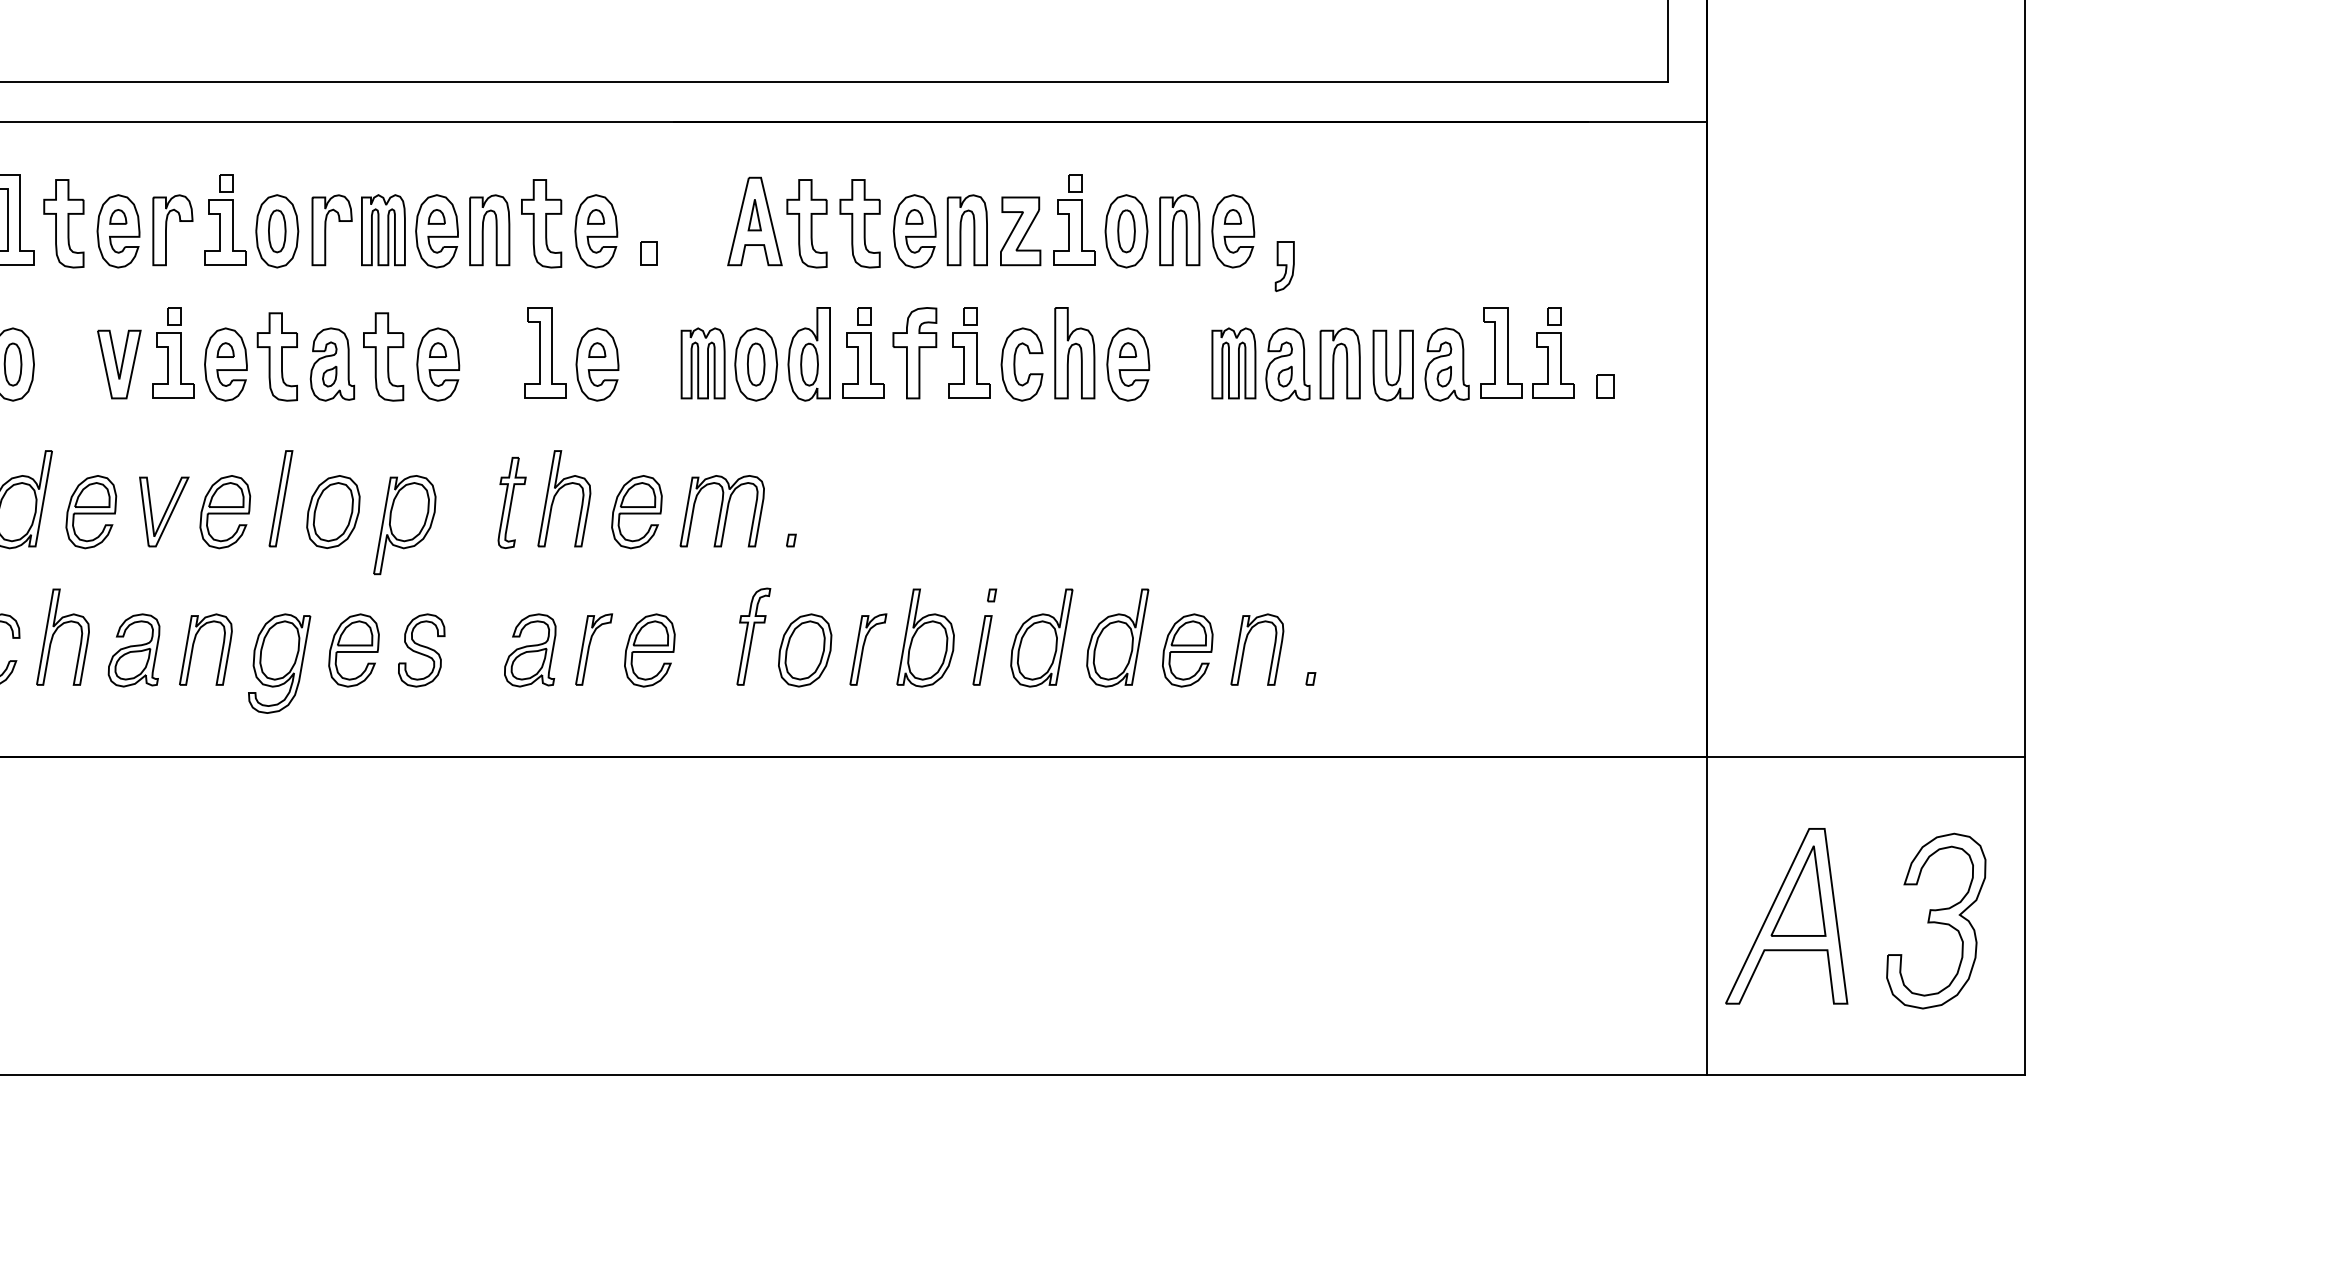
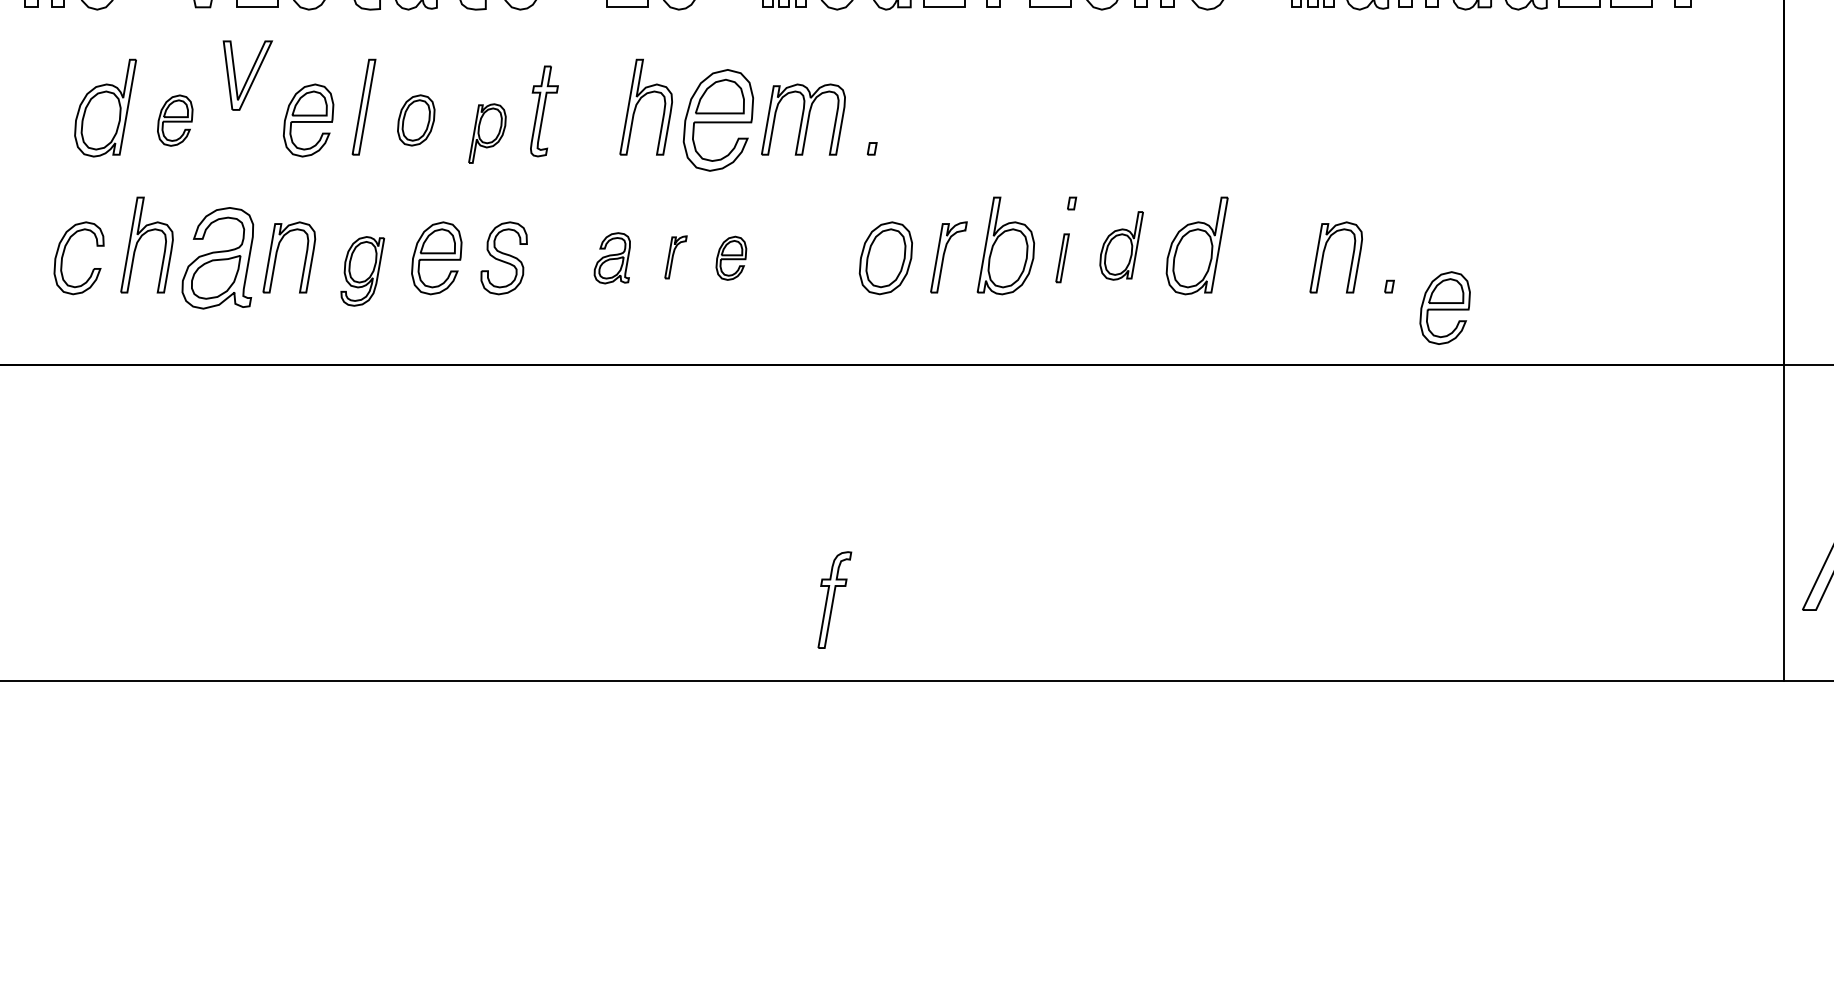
part: (511, 503) -> (543, 111), moved
part: (164, 511) -> (248, 75), moved
part: (333, 511) -> (416, 119), size x0.7
part: (91, 512) -> (175, 120), size x0.7
part: (636, 512) -> (718, 120), size x1.4
part: (404, 525) -> (487, 133), size x0.6
part: (753, 636) -> (834, 599), moved
part: (1041, 637) -> (1121, 245), size x0.7
part: (594, 649) -> (676, 257), size x0.6
part: (133, 650) -> (217, 258), size x1.4
part: (530, 650) -> (612, 258), size x0.7
part: (649, 650) -> (730, 258), size x0.6
part: (982, 650) -> (1062, 258), size x0.7
part: (1187, 650) -> (1444, 308), moved
part: (279, 663) -> (362, 271), size x0.7

